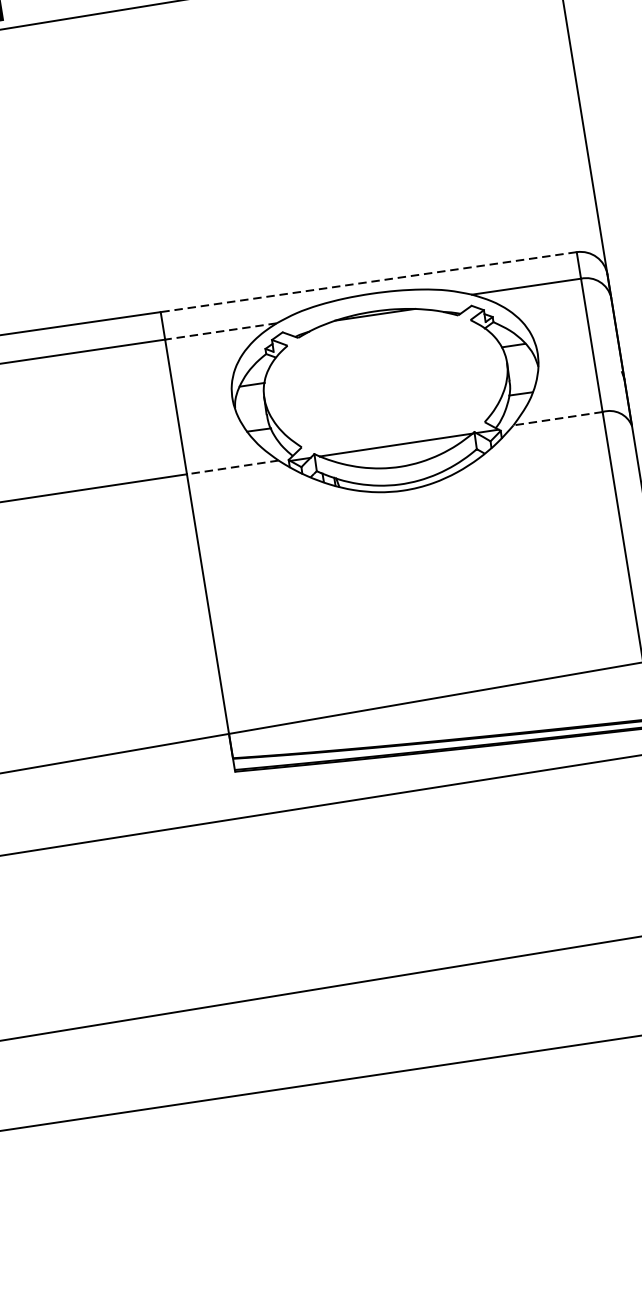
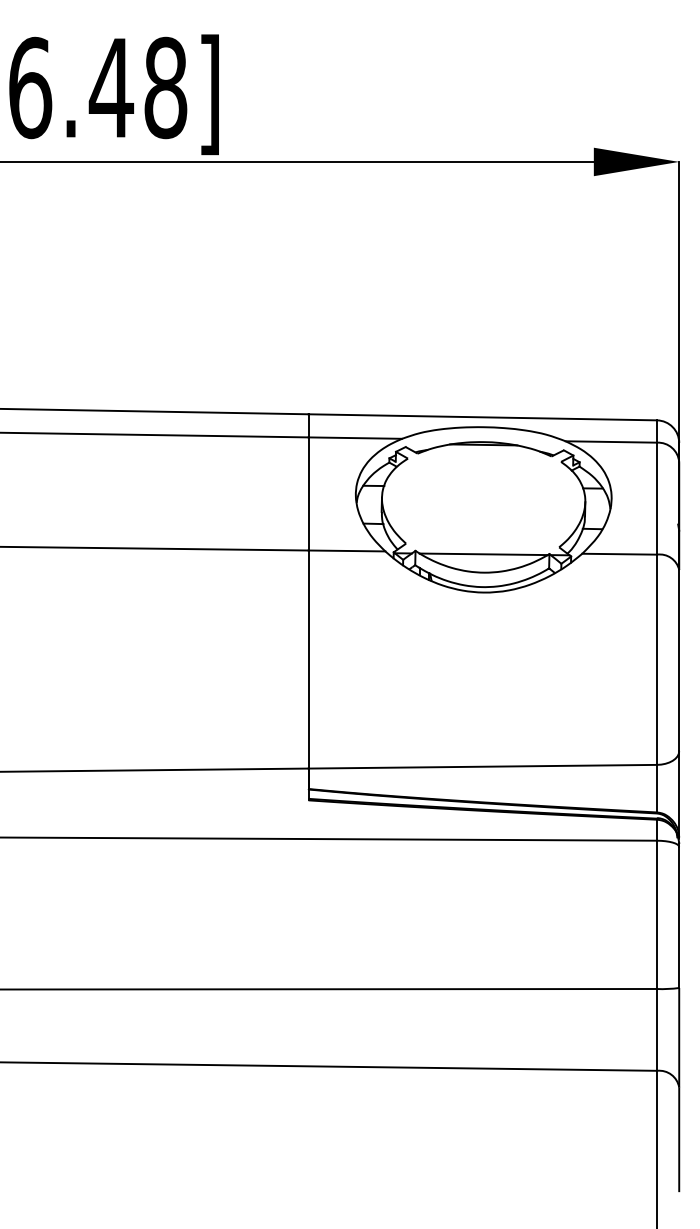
line: (368, 282) -> (482, 417), dashed -> solid
line: (221, 331) -> (355, 438), dashed -> solid
line: (557, 419) -> (619, 554), dashed -> solid
line: (232, 466) -> (346, 550), dashed -> solid

